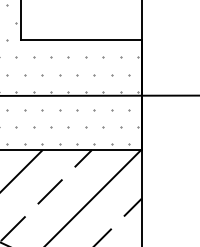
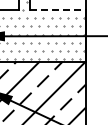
line: (83, 40) -> (58, 10), solid -> dashed

